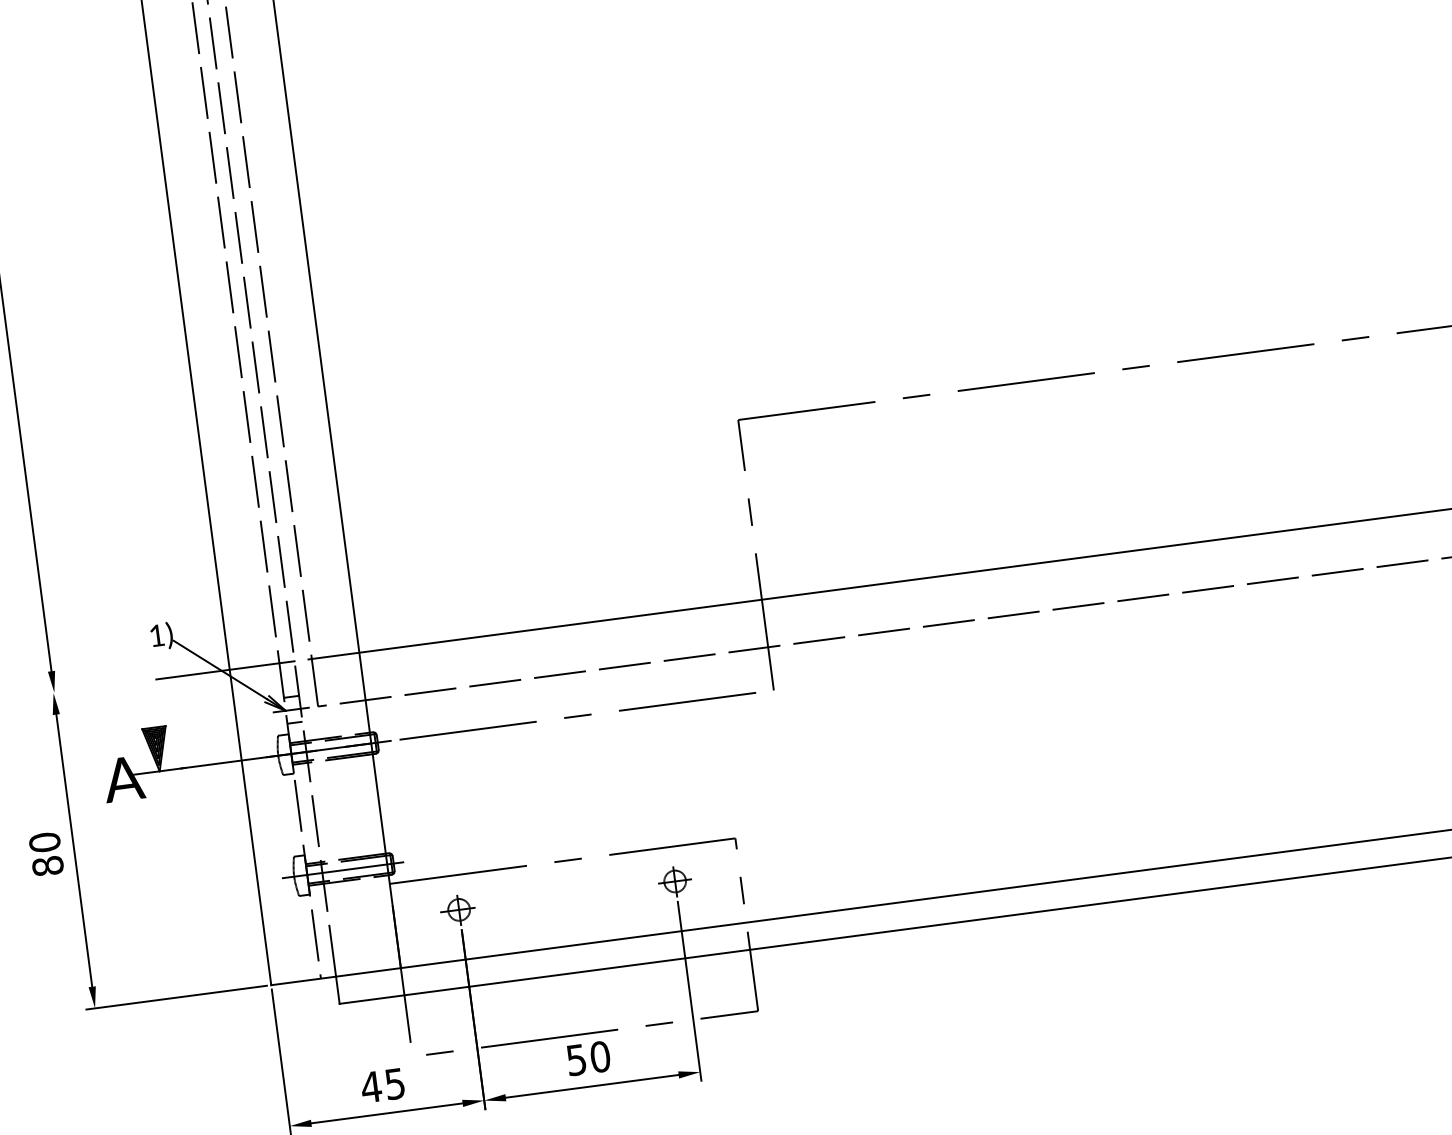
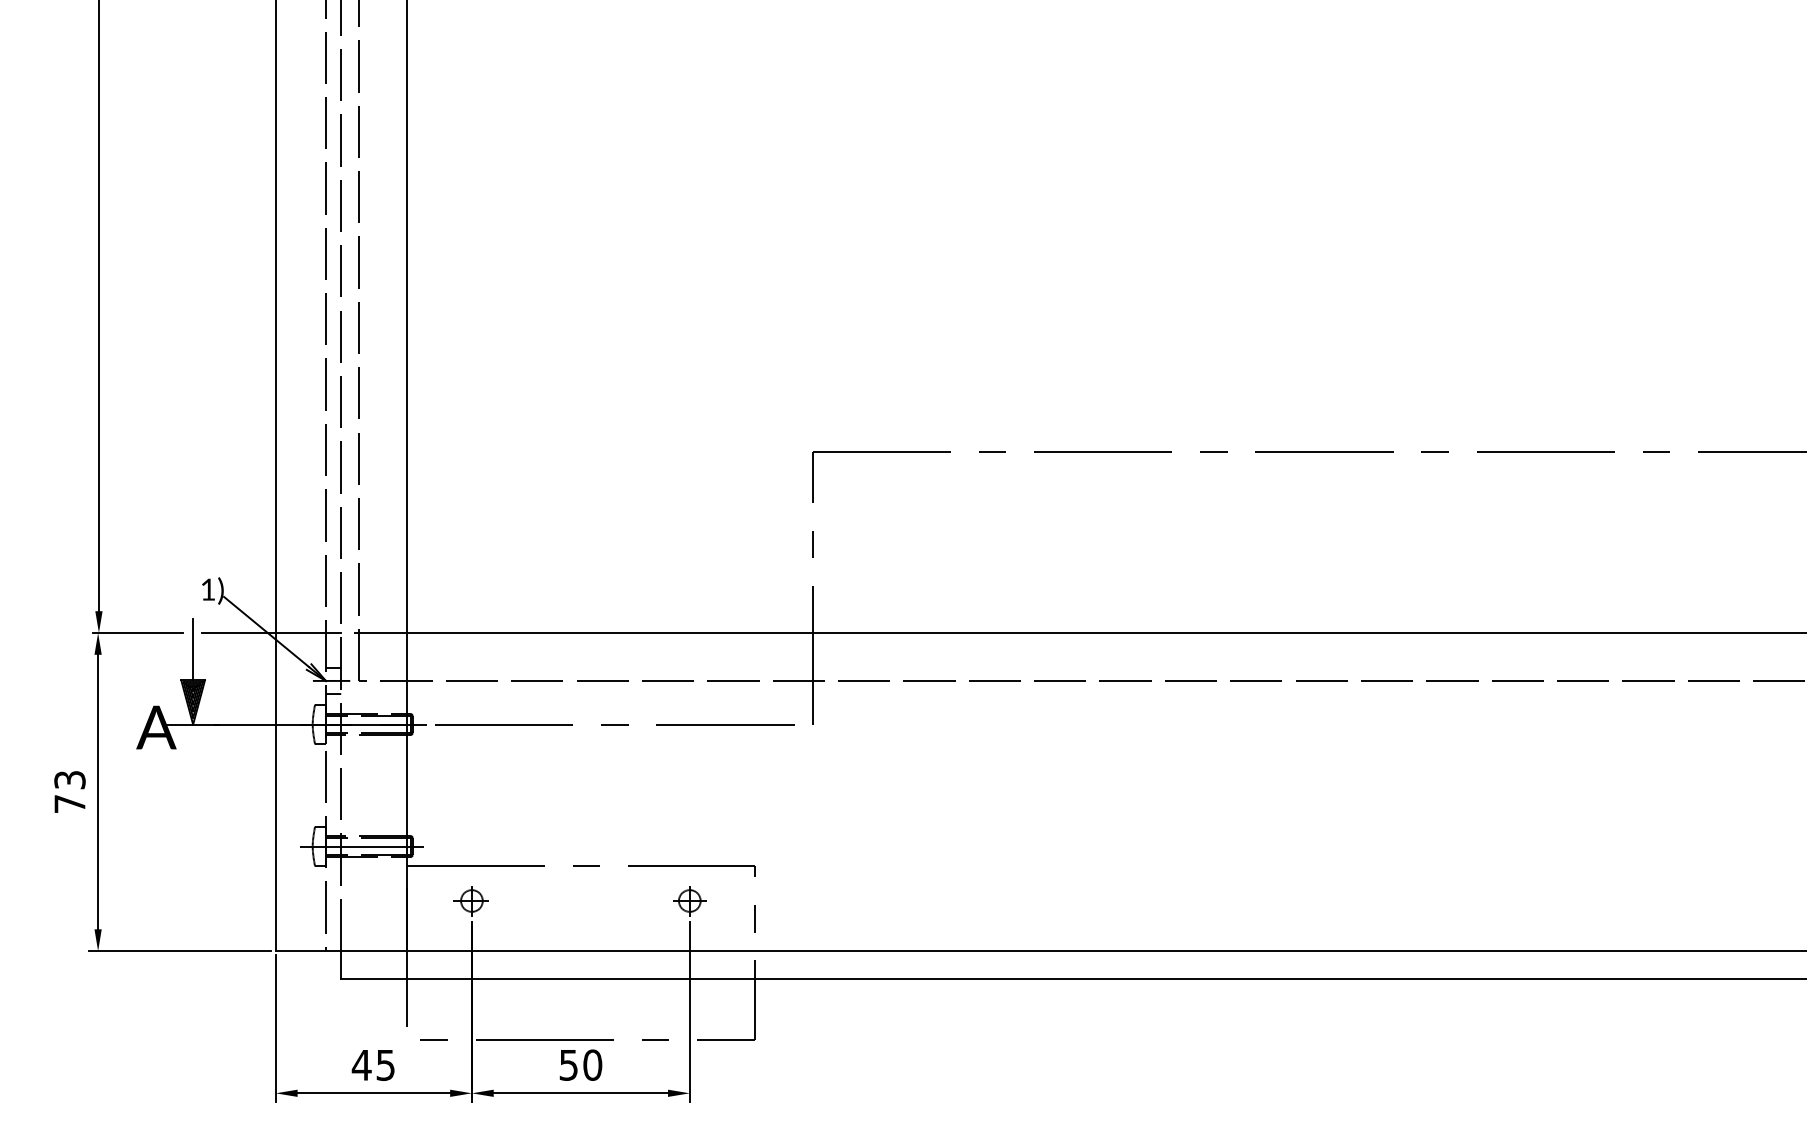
line: (92, 688) -> (137, 633), added
line: (150, 696) -> (193, 649), added
text: (45, 853) -> (69, 791), 80 -> 73

